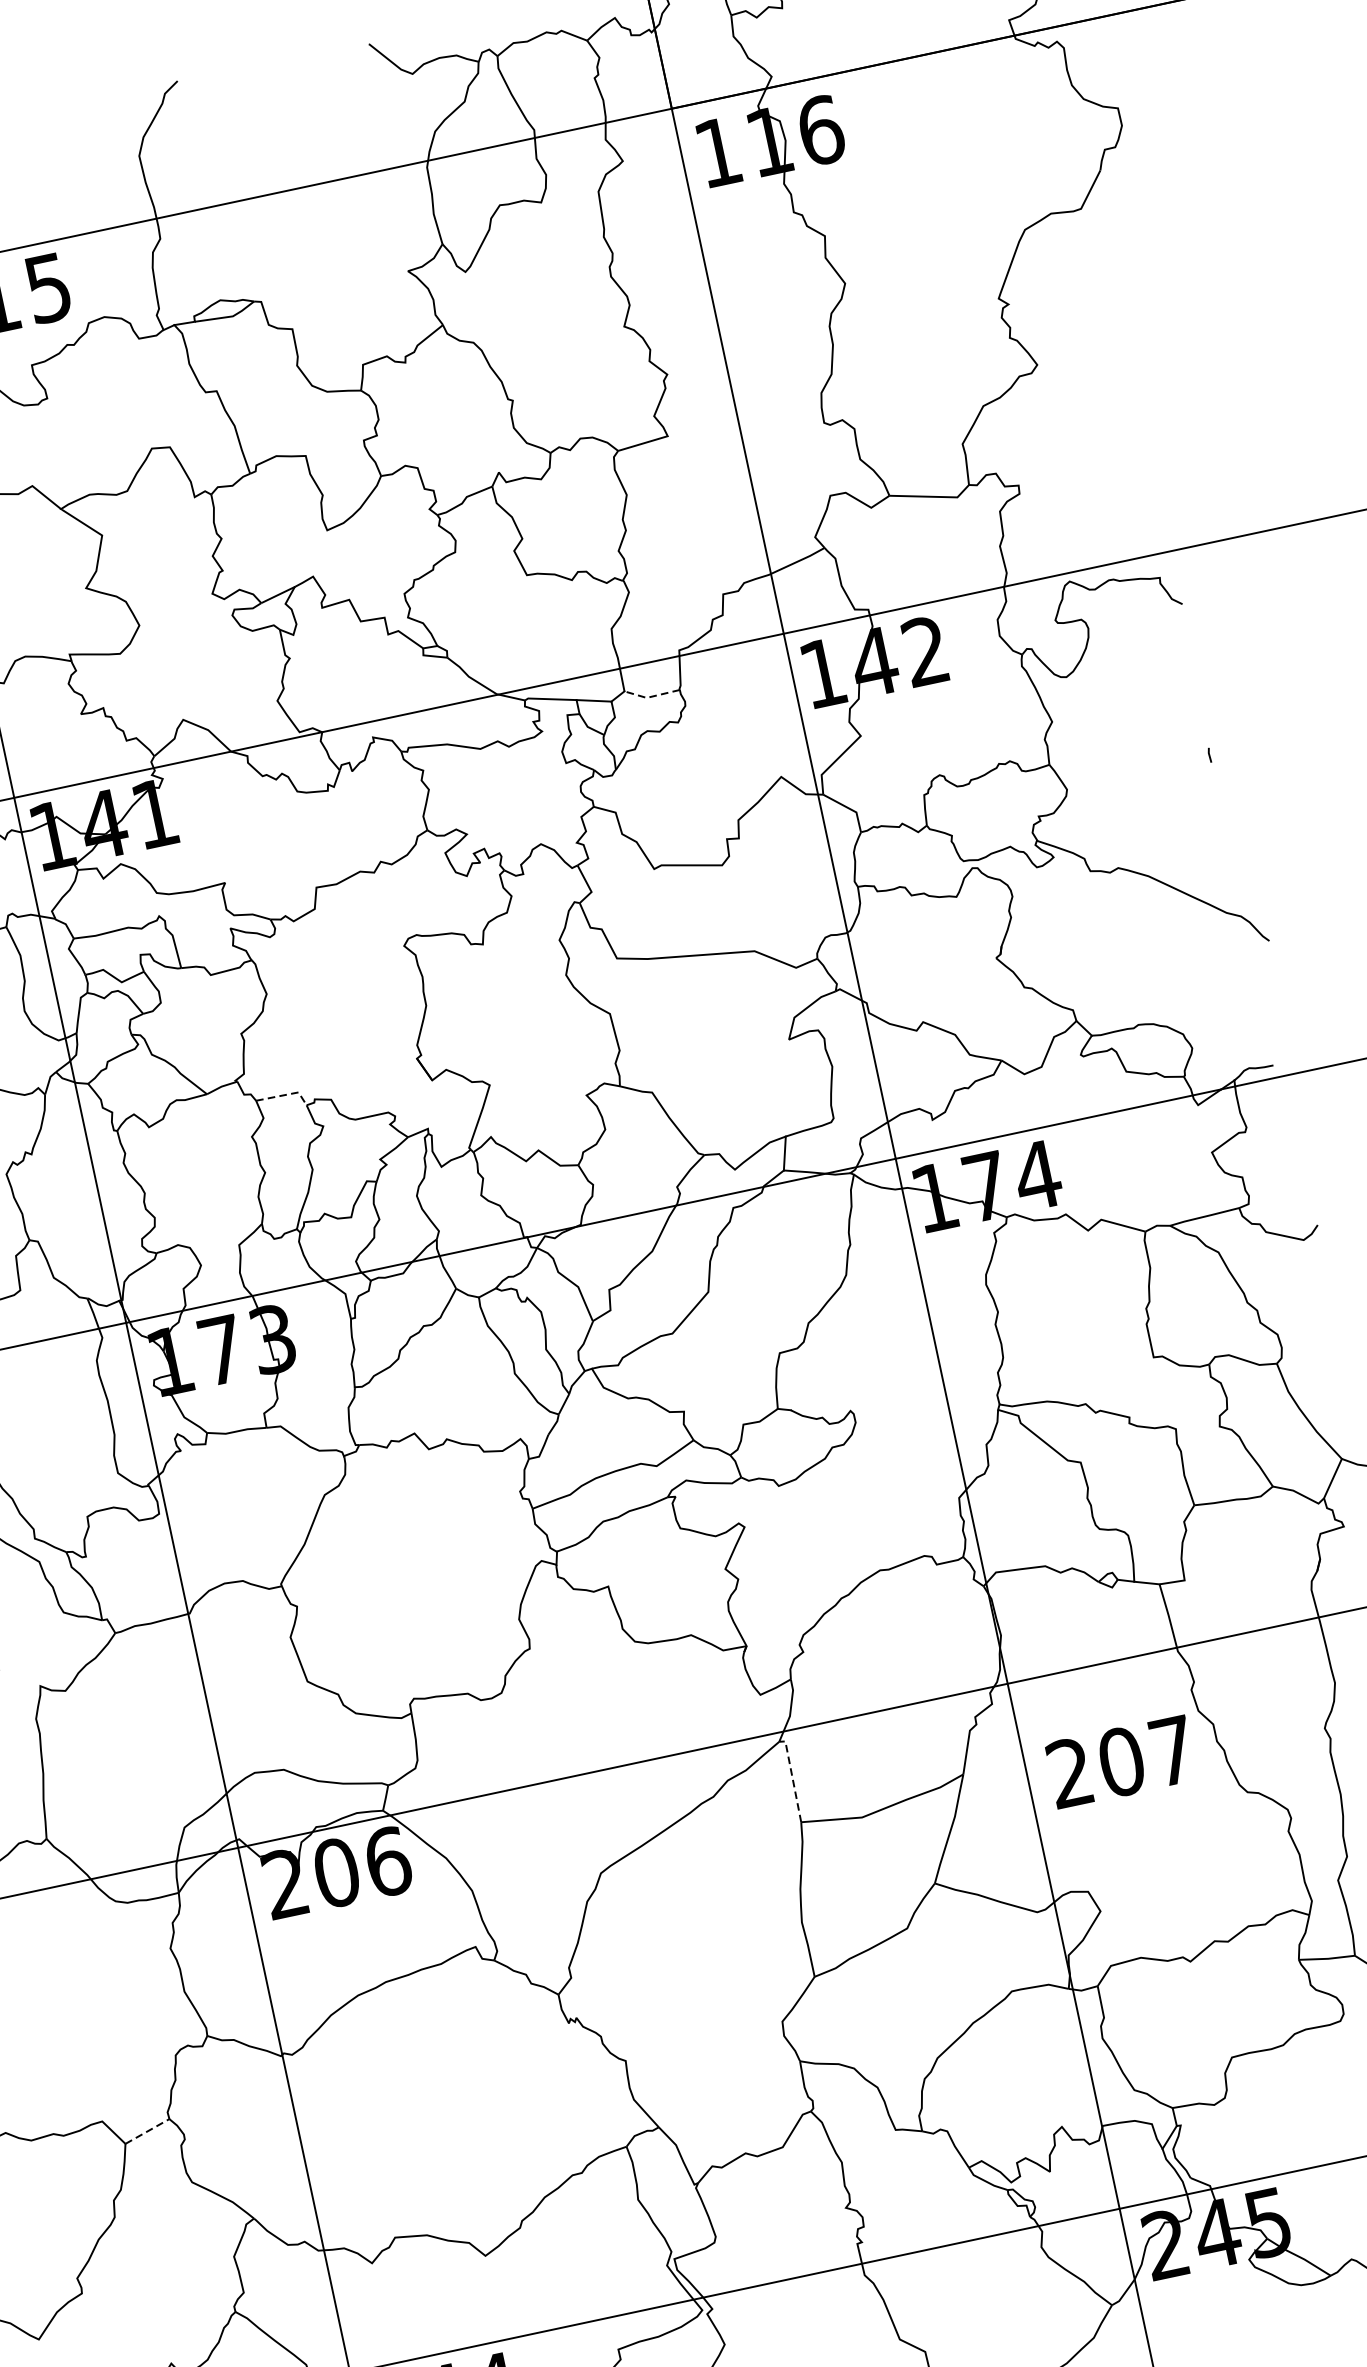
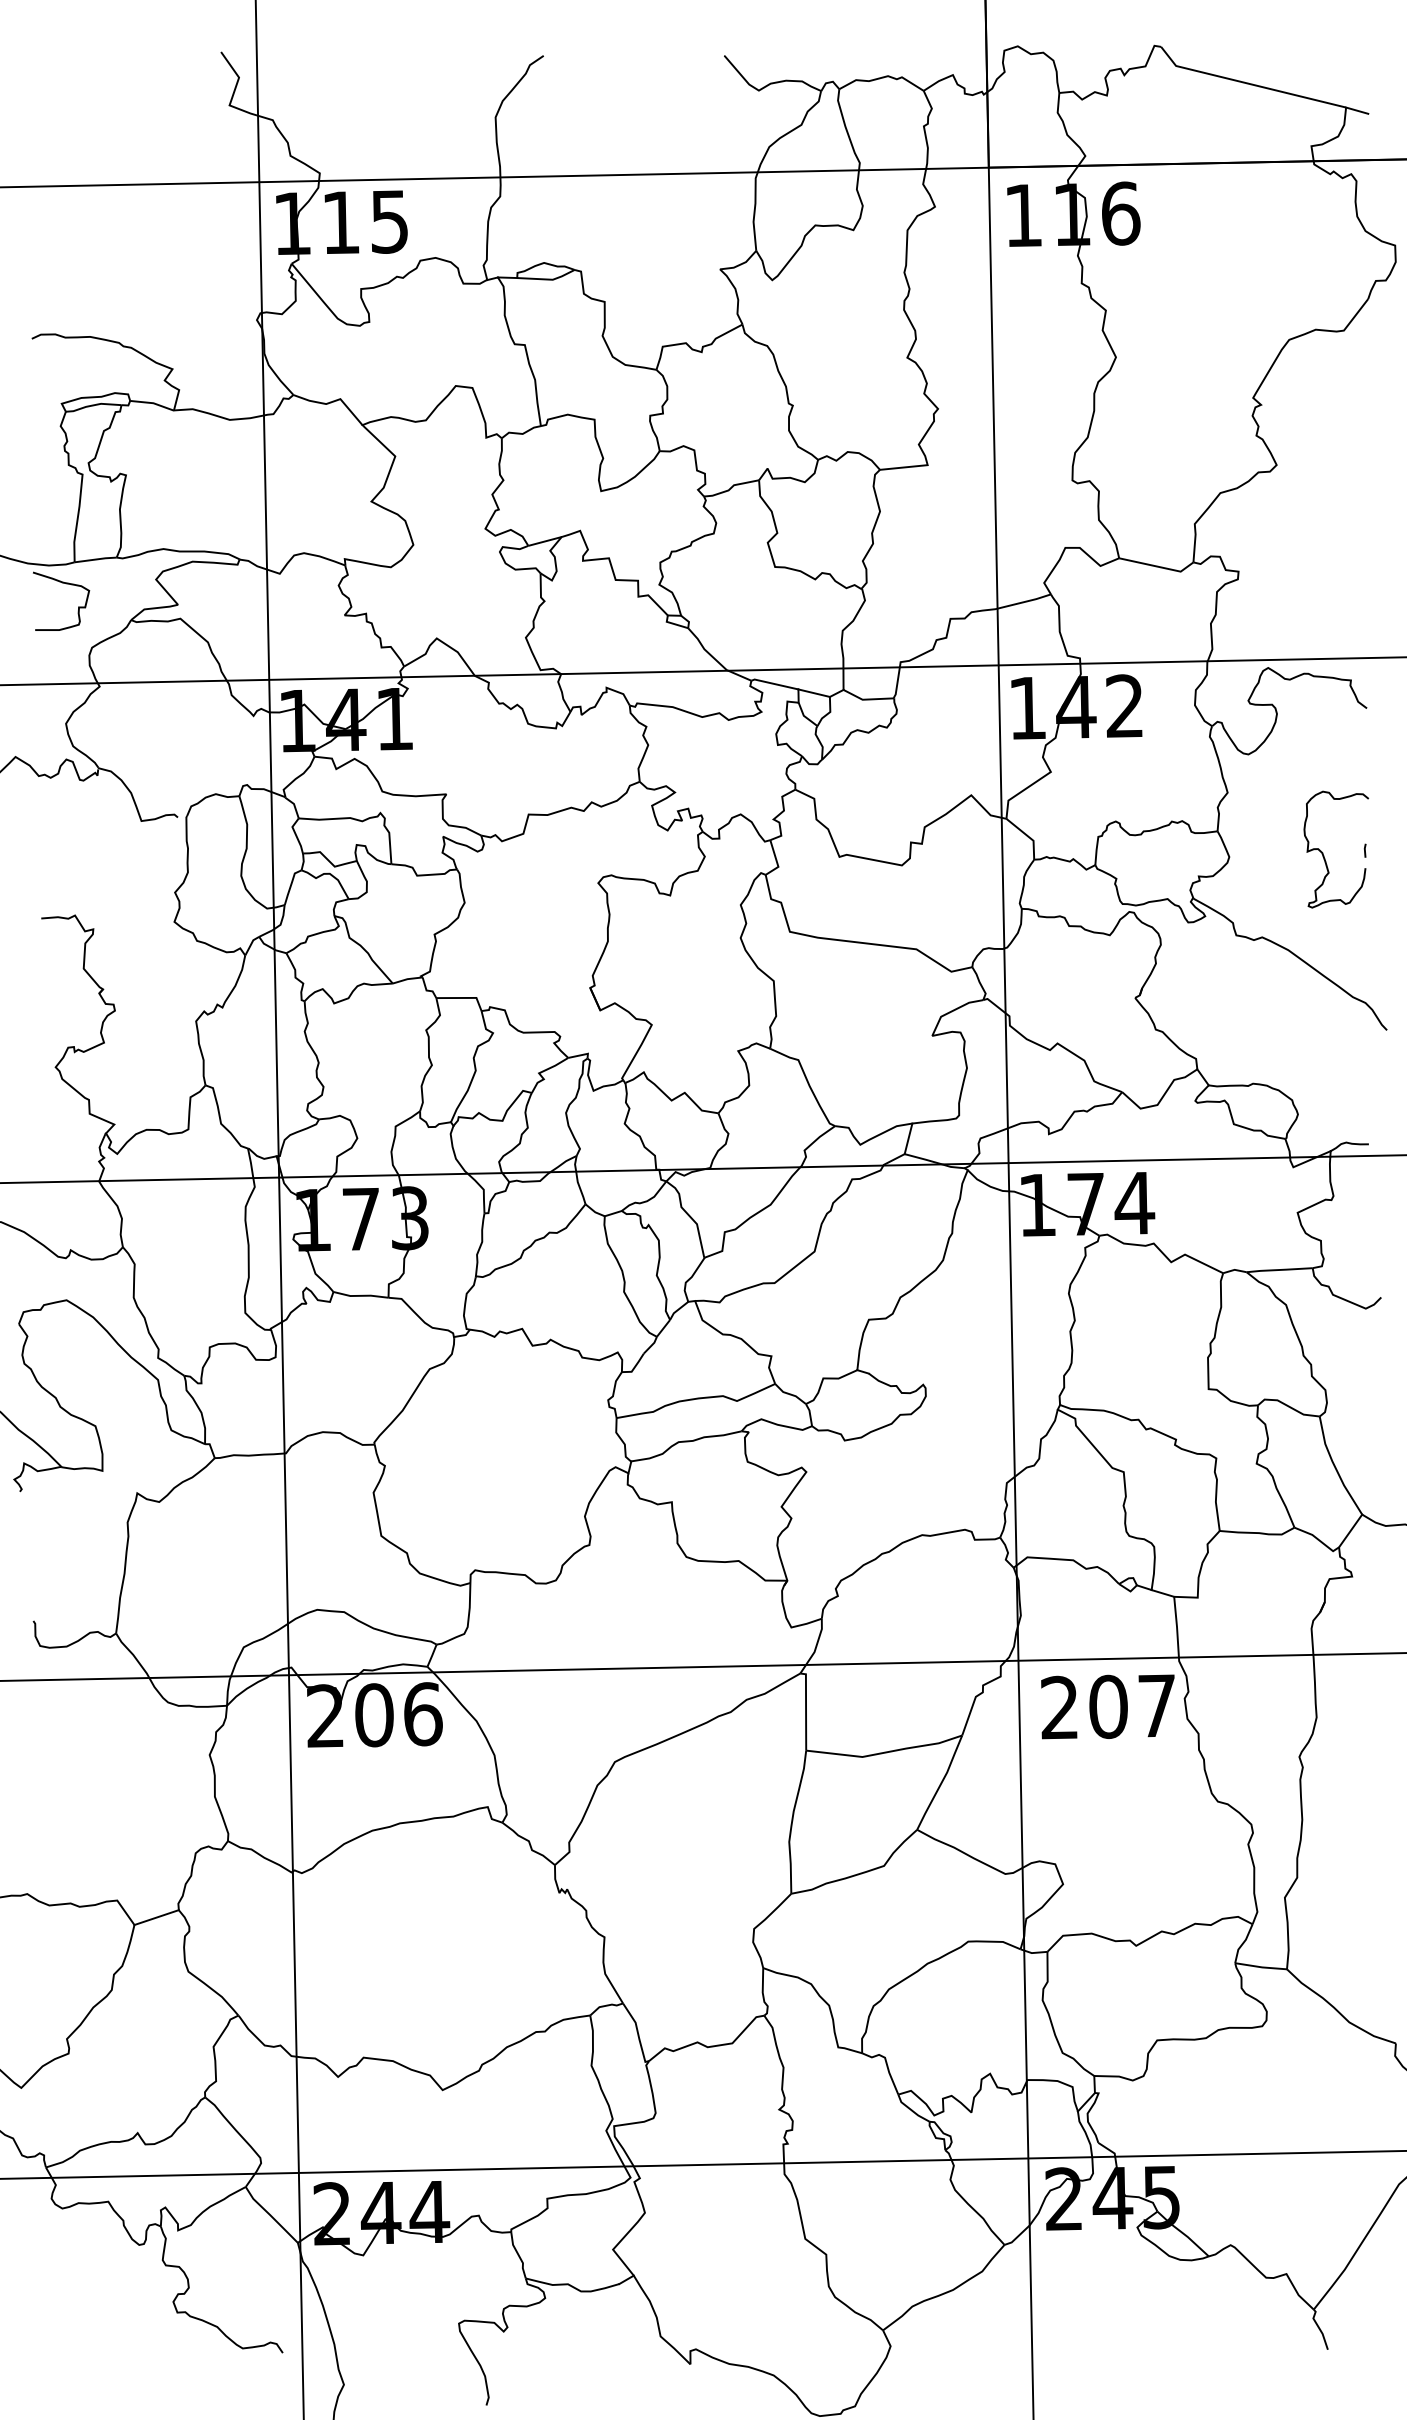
line: (650, 696) -> (866, 699), dashed -> solid
curve: (1165, 765) -> (1323, 852), added
line: (285, 1094) -> (464, 997), dashed -> solid
text: (1120, 1761) -> (1107, 1706), moved
line: (792, 1777) -> (806, 1708), dashed -> solid
line: (148, 2131) -> (157, 1917), dashed -> solid

